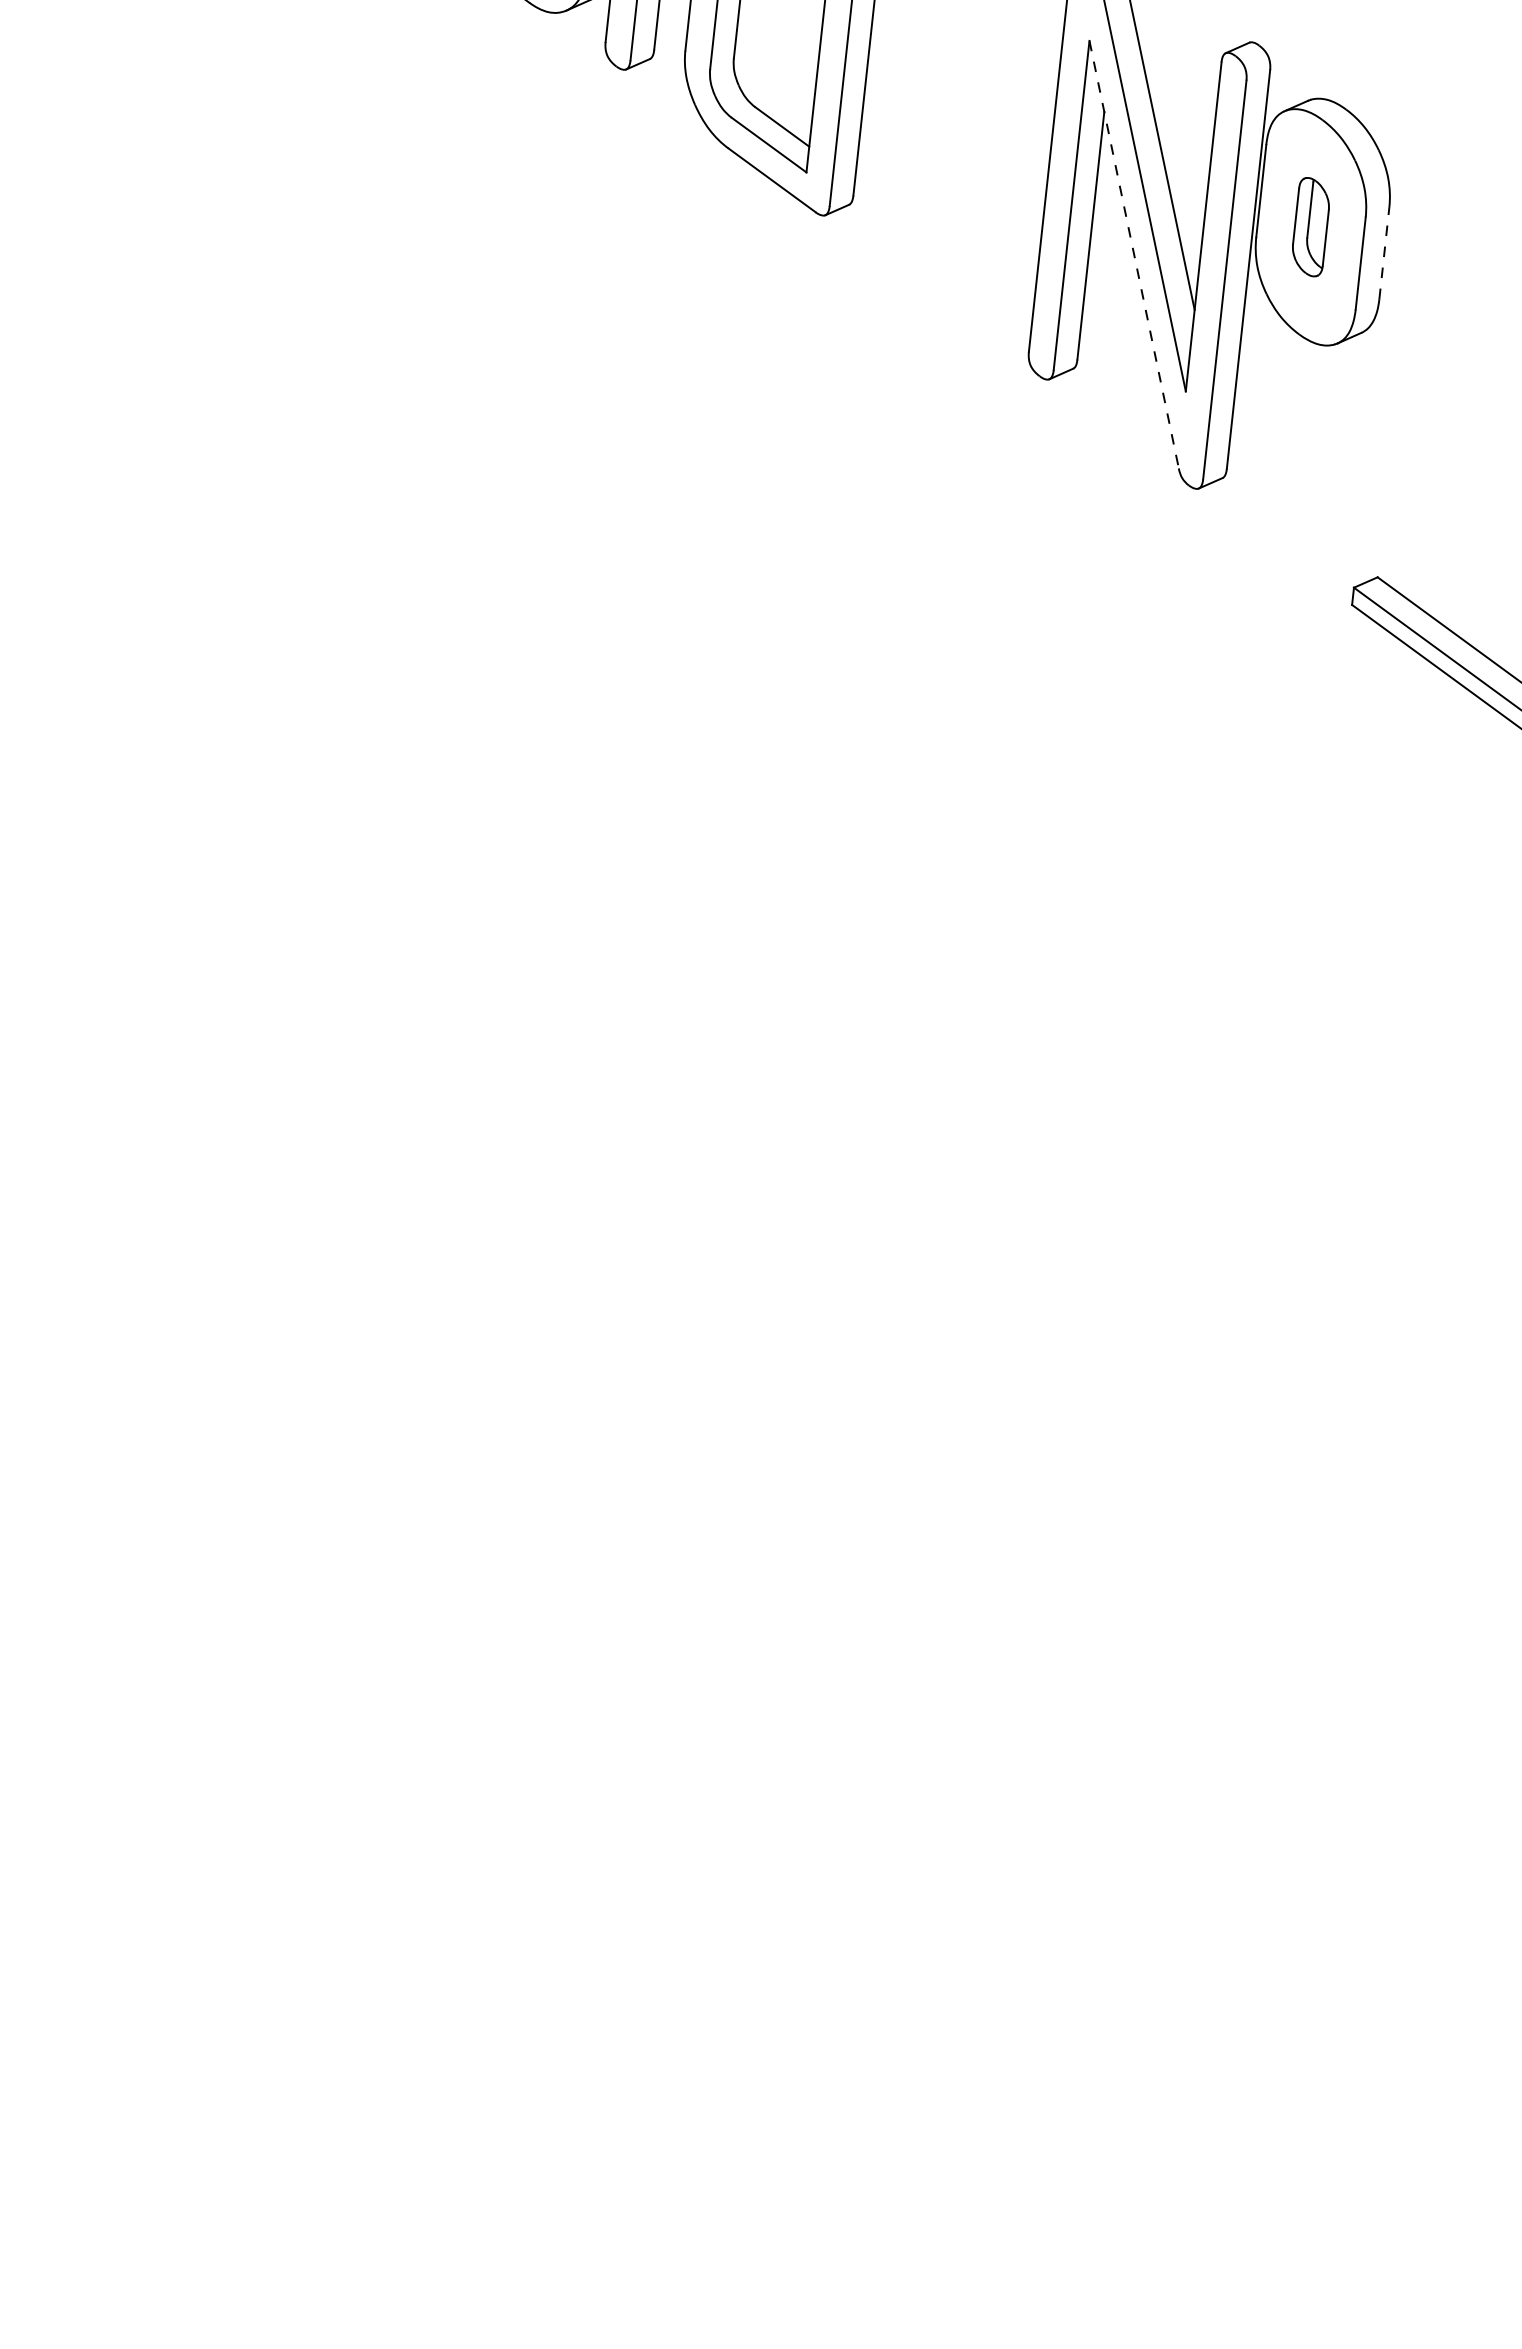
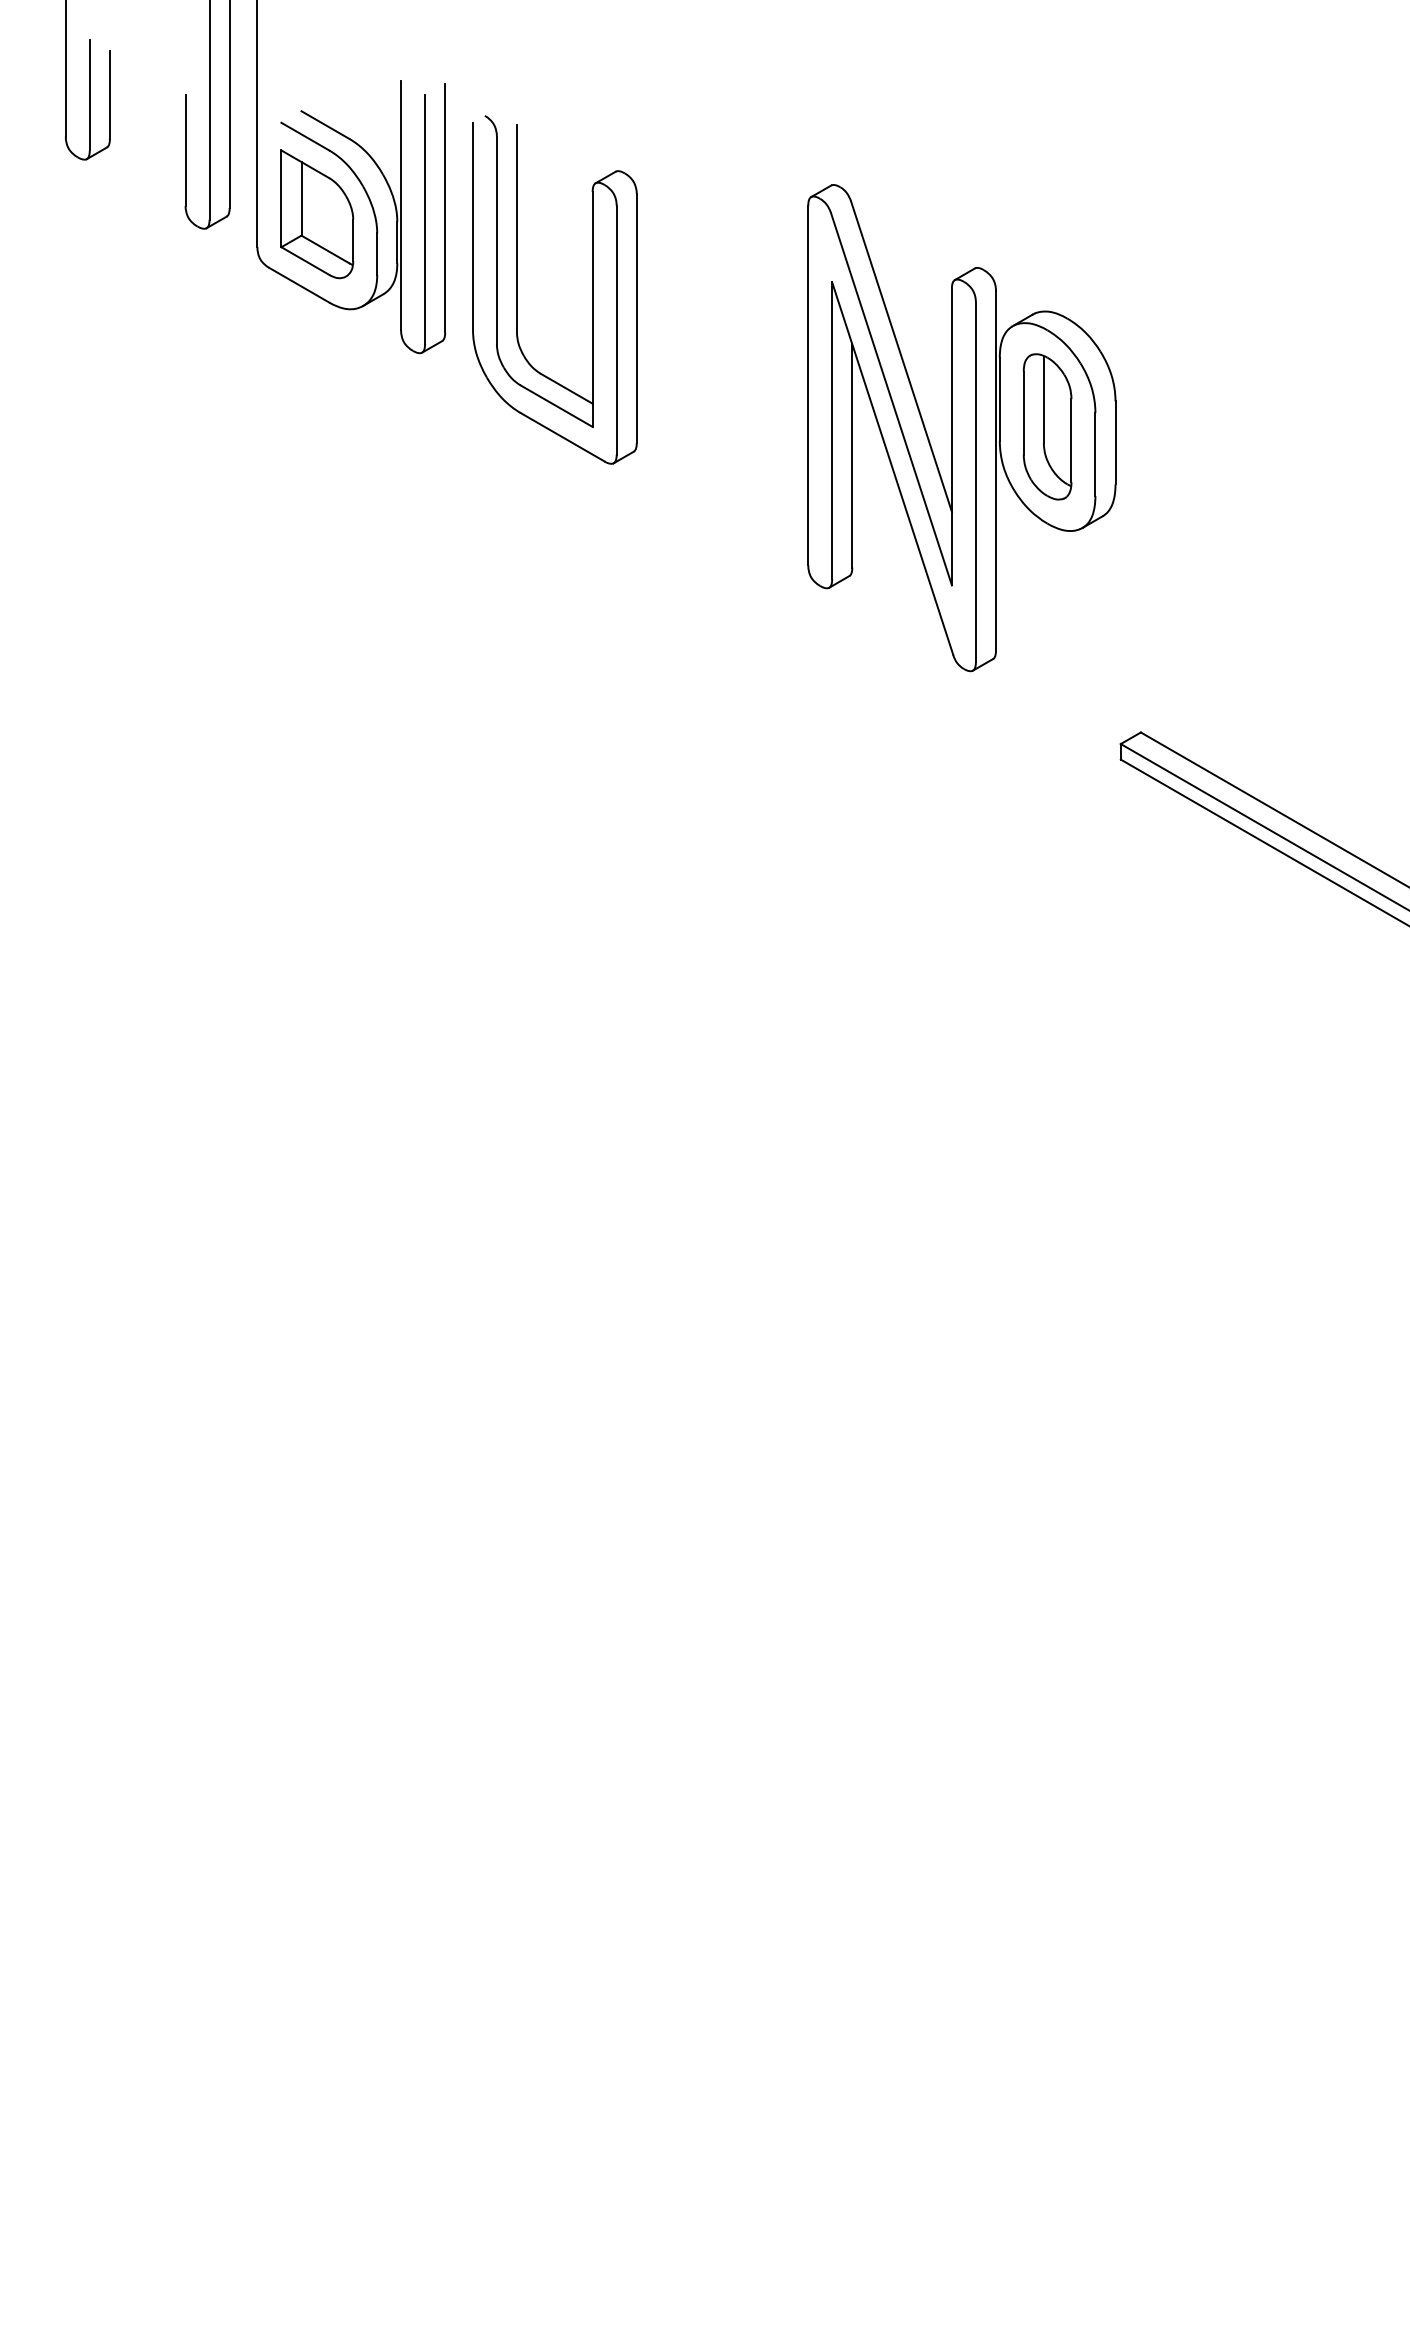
part: (1310, 226) -> (1047, 426), size x1.67
line: (1384, 252) -> (1115, 442), dashed -> solid
line: (1133, 254) -> (892, 468), dashed -> solid

